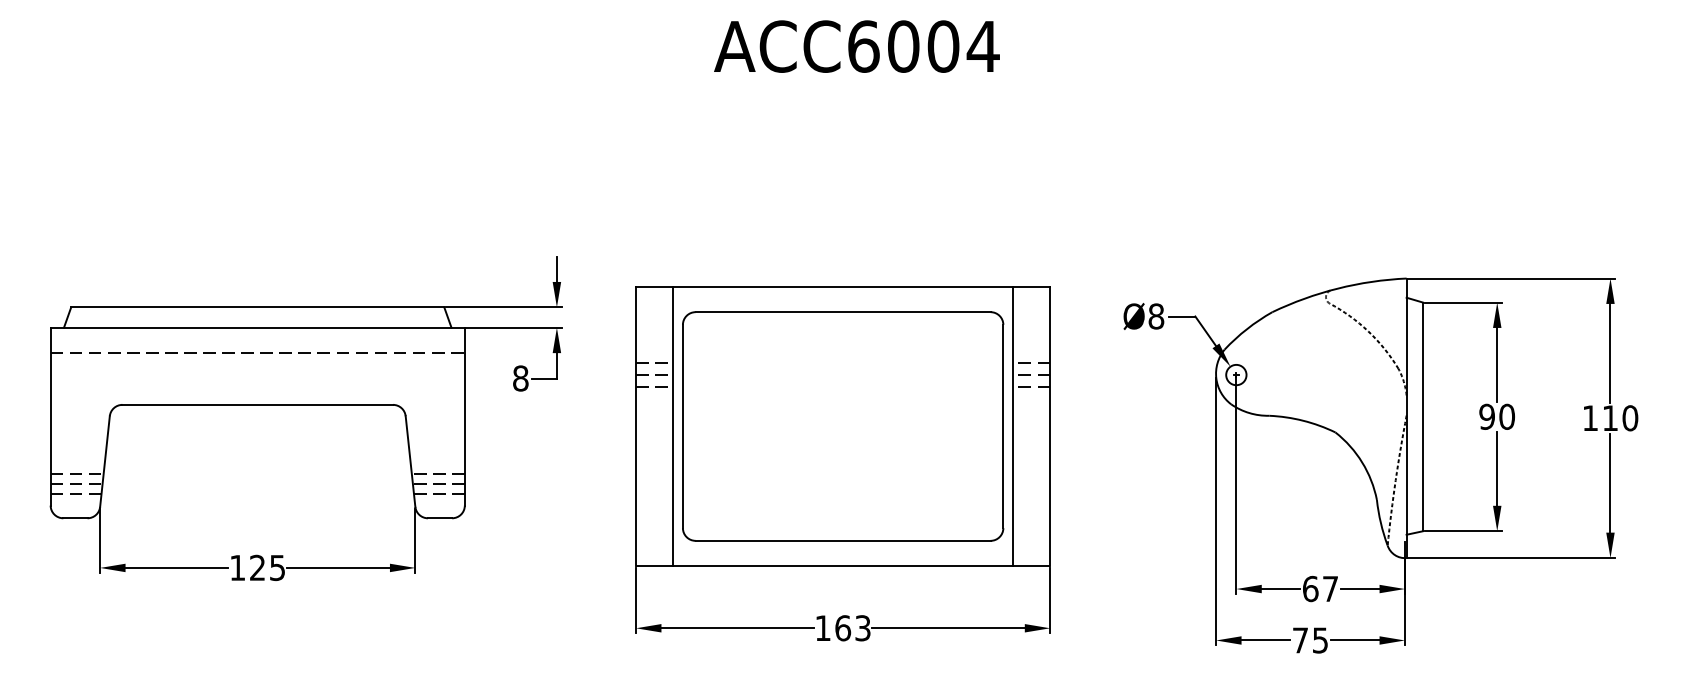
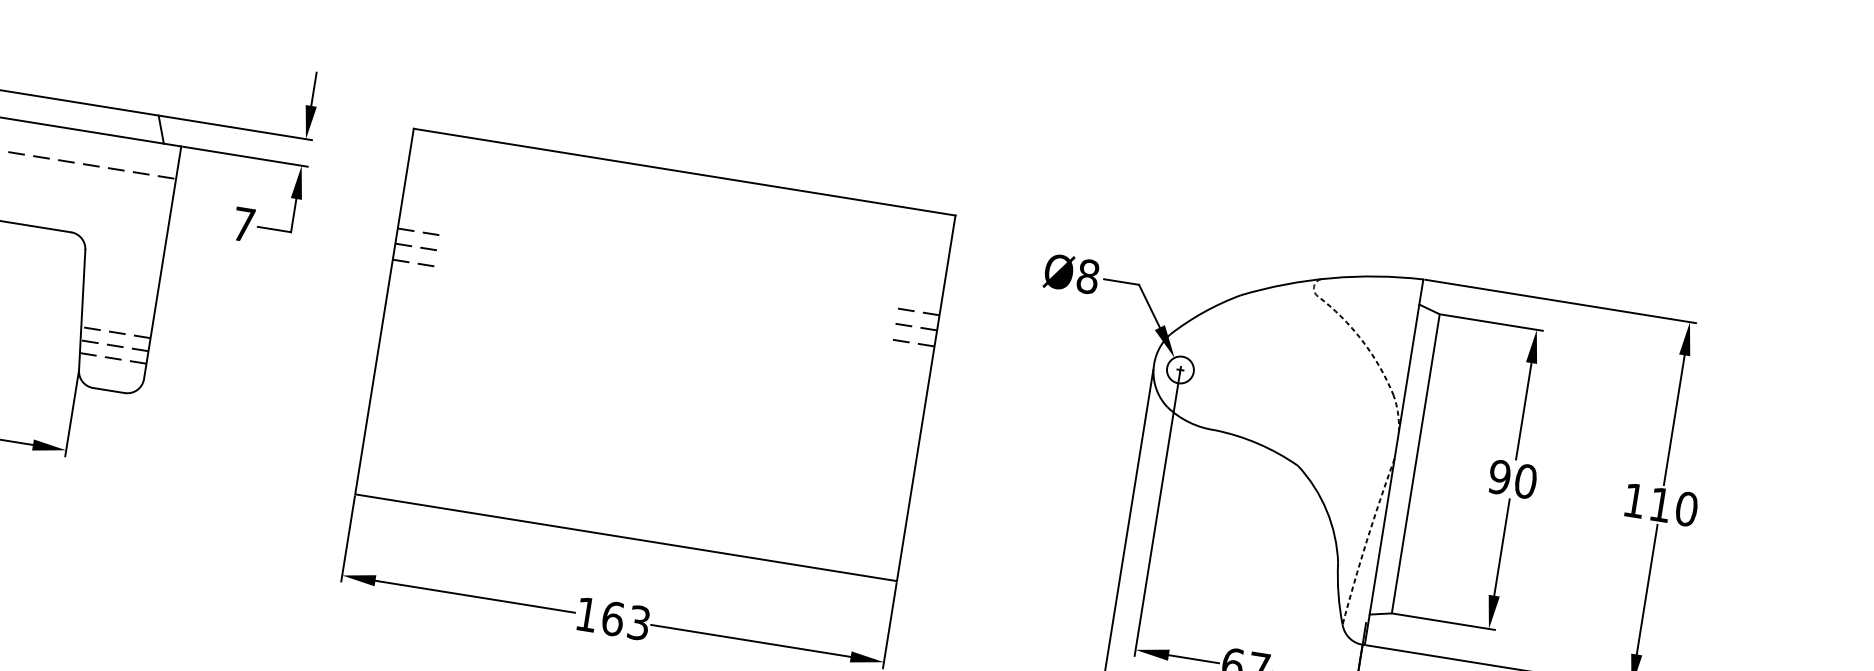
text: (520, 378) -> (243, 224), 8 -> 7
line: (672, 426) -> (432, 319), removed
part: (843, 426) -> (655, 355), removed
line: (1012, 426) -> (876, 390), removed

